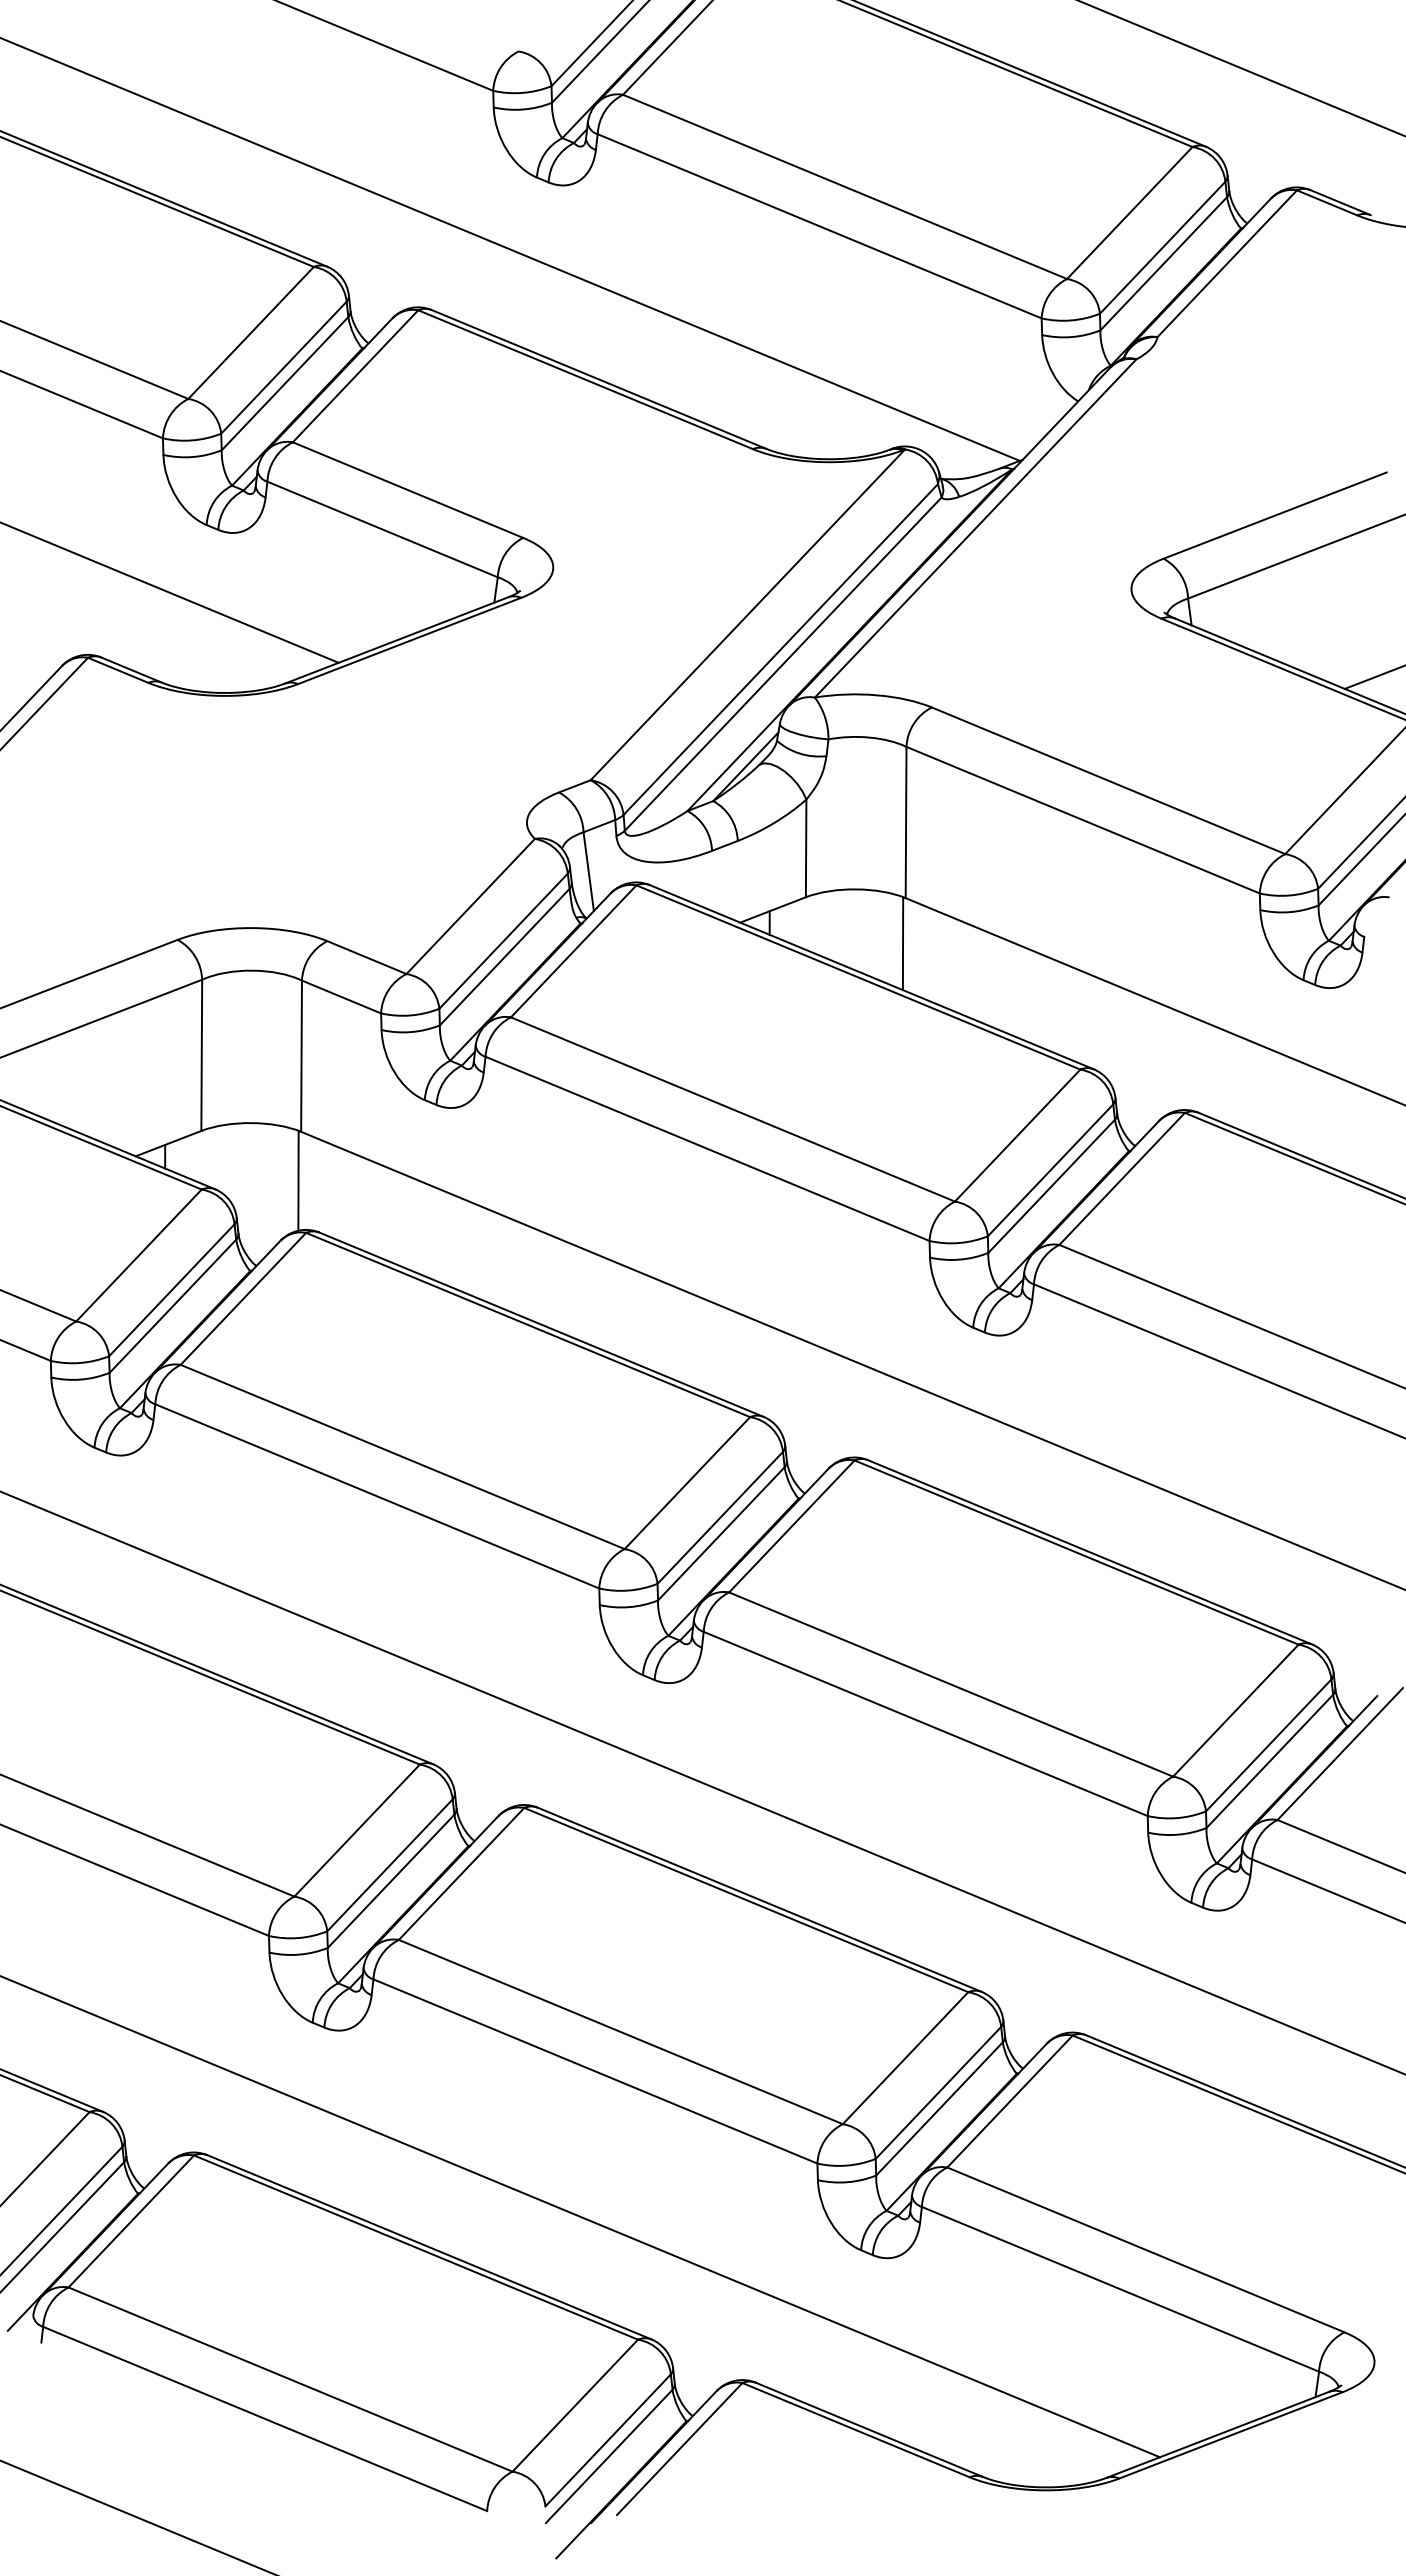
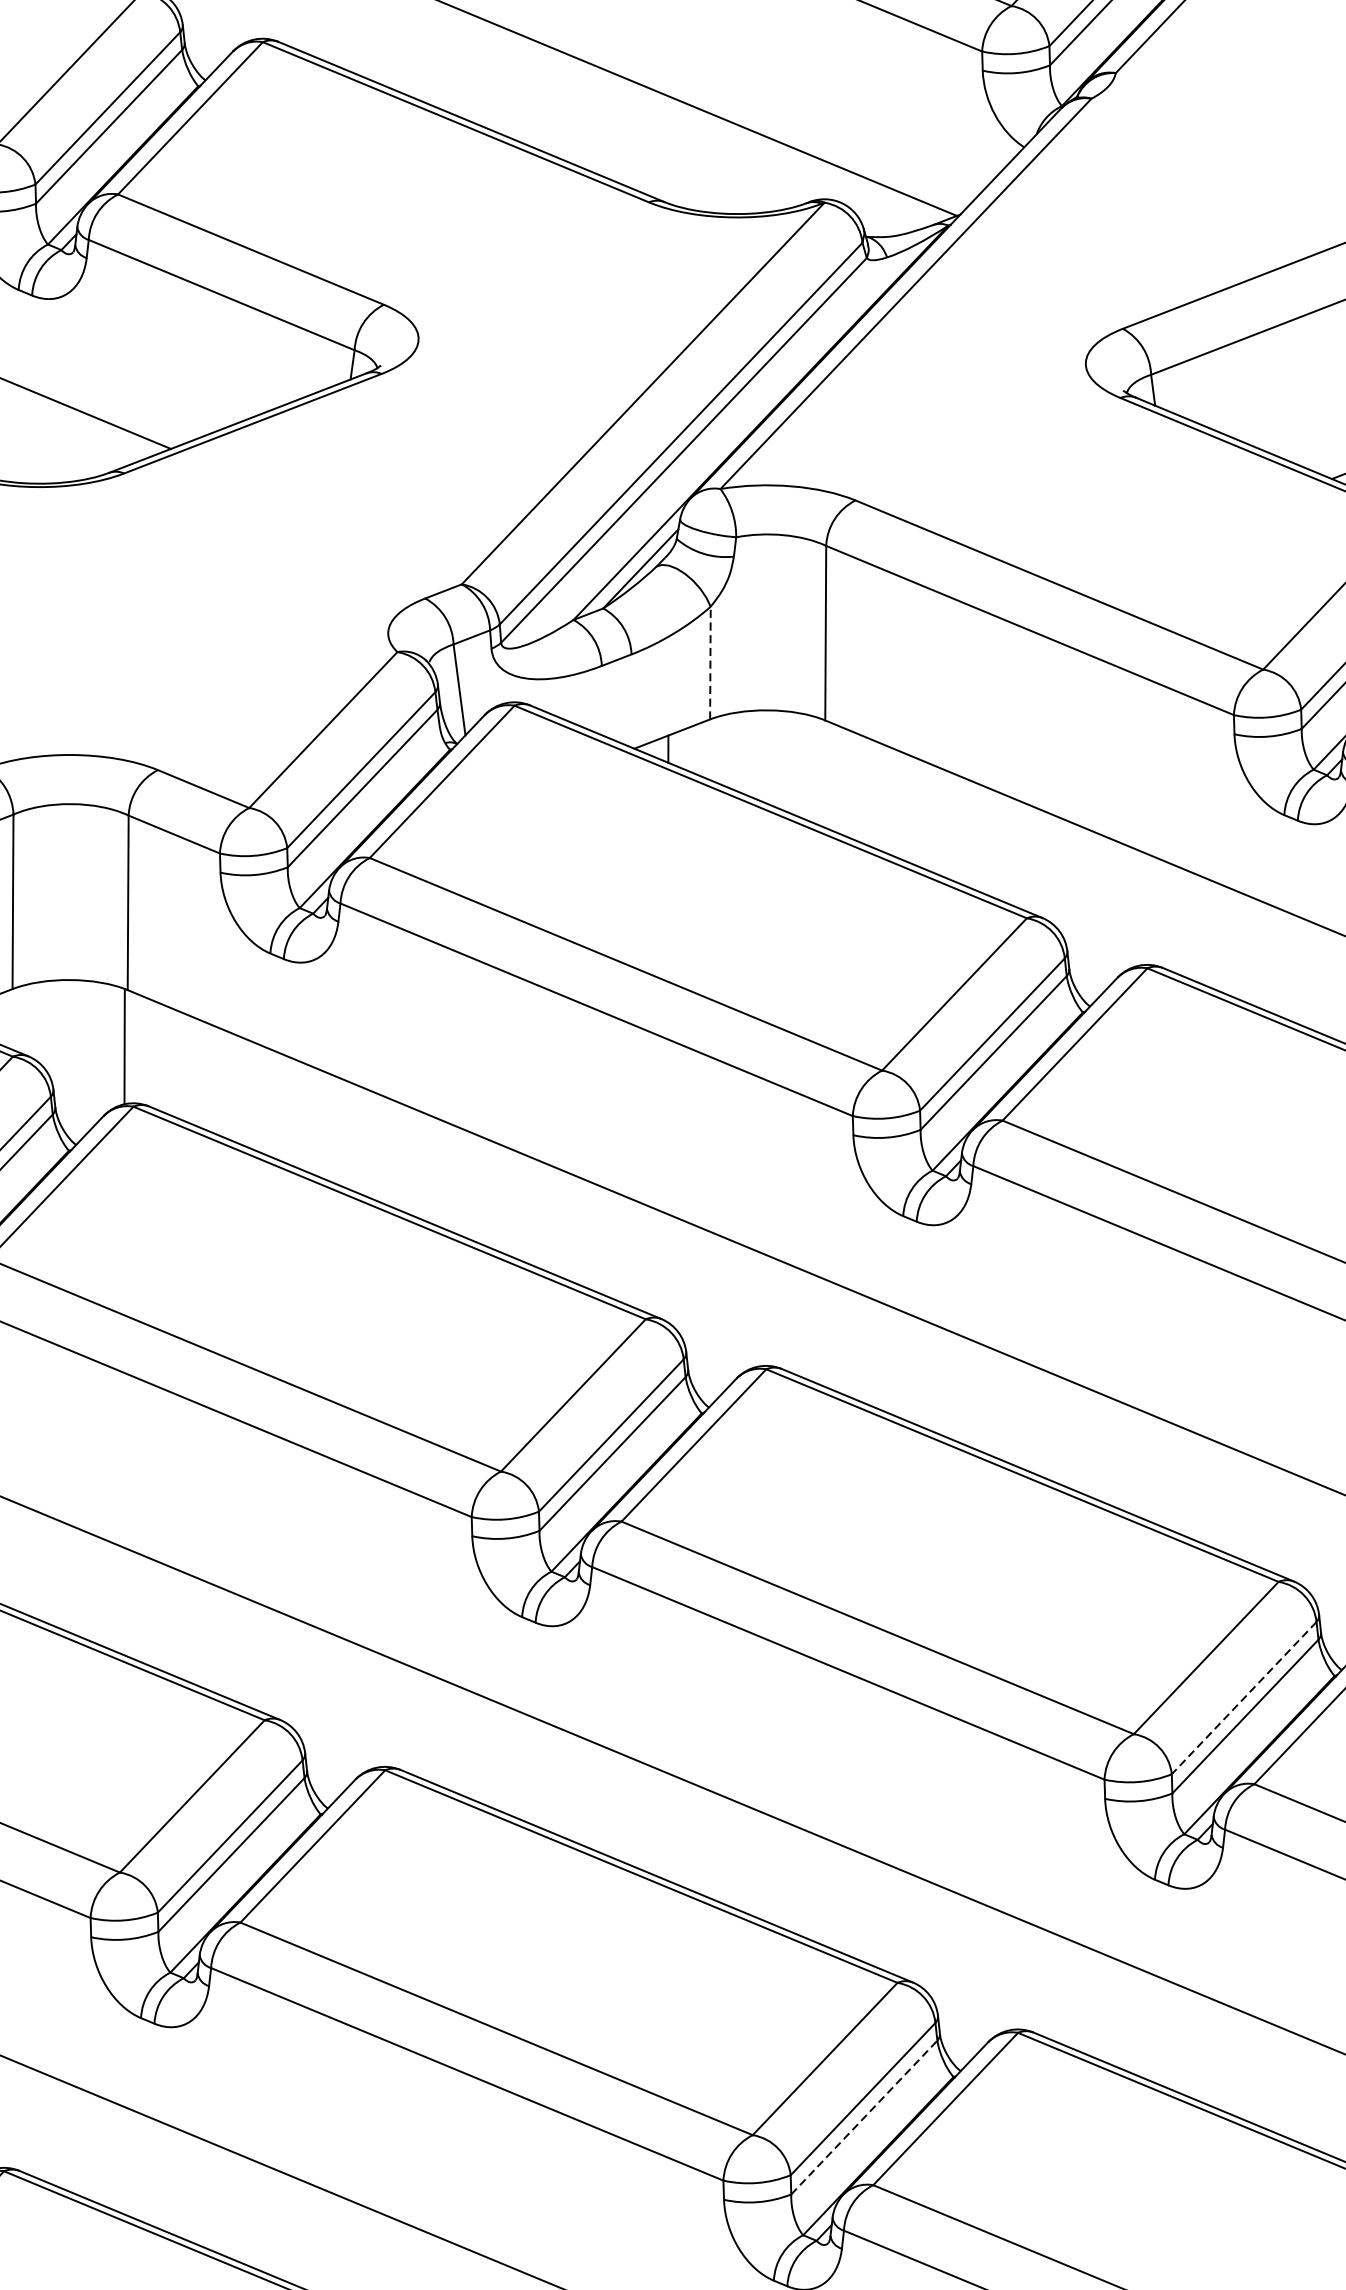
line: (806, 848) -> (710, 663), solid -> dashed
line: (902, 943) -> (821, 772), removed
line: (1268, 1745) -> (1243, 1698), solid -> dashed
line: (939, 2108) -> (864, 2117), solid -> dashed

